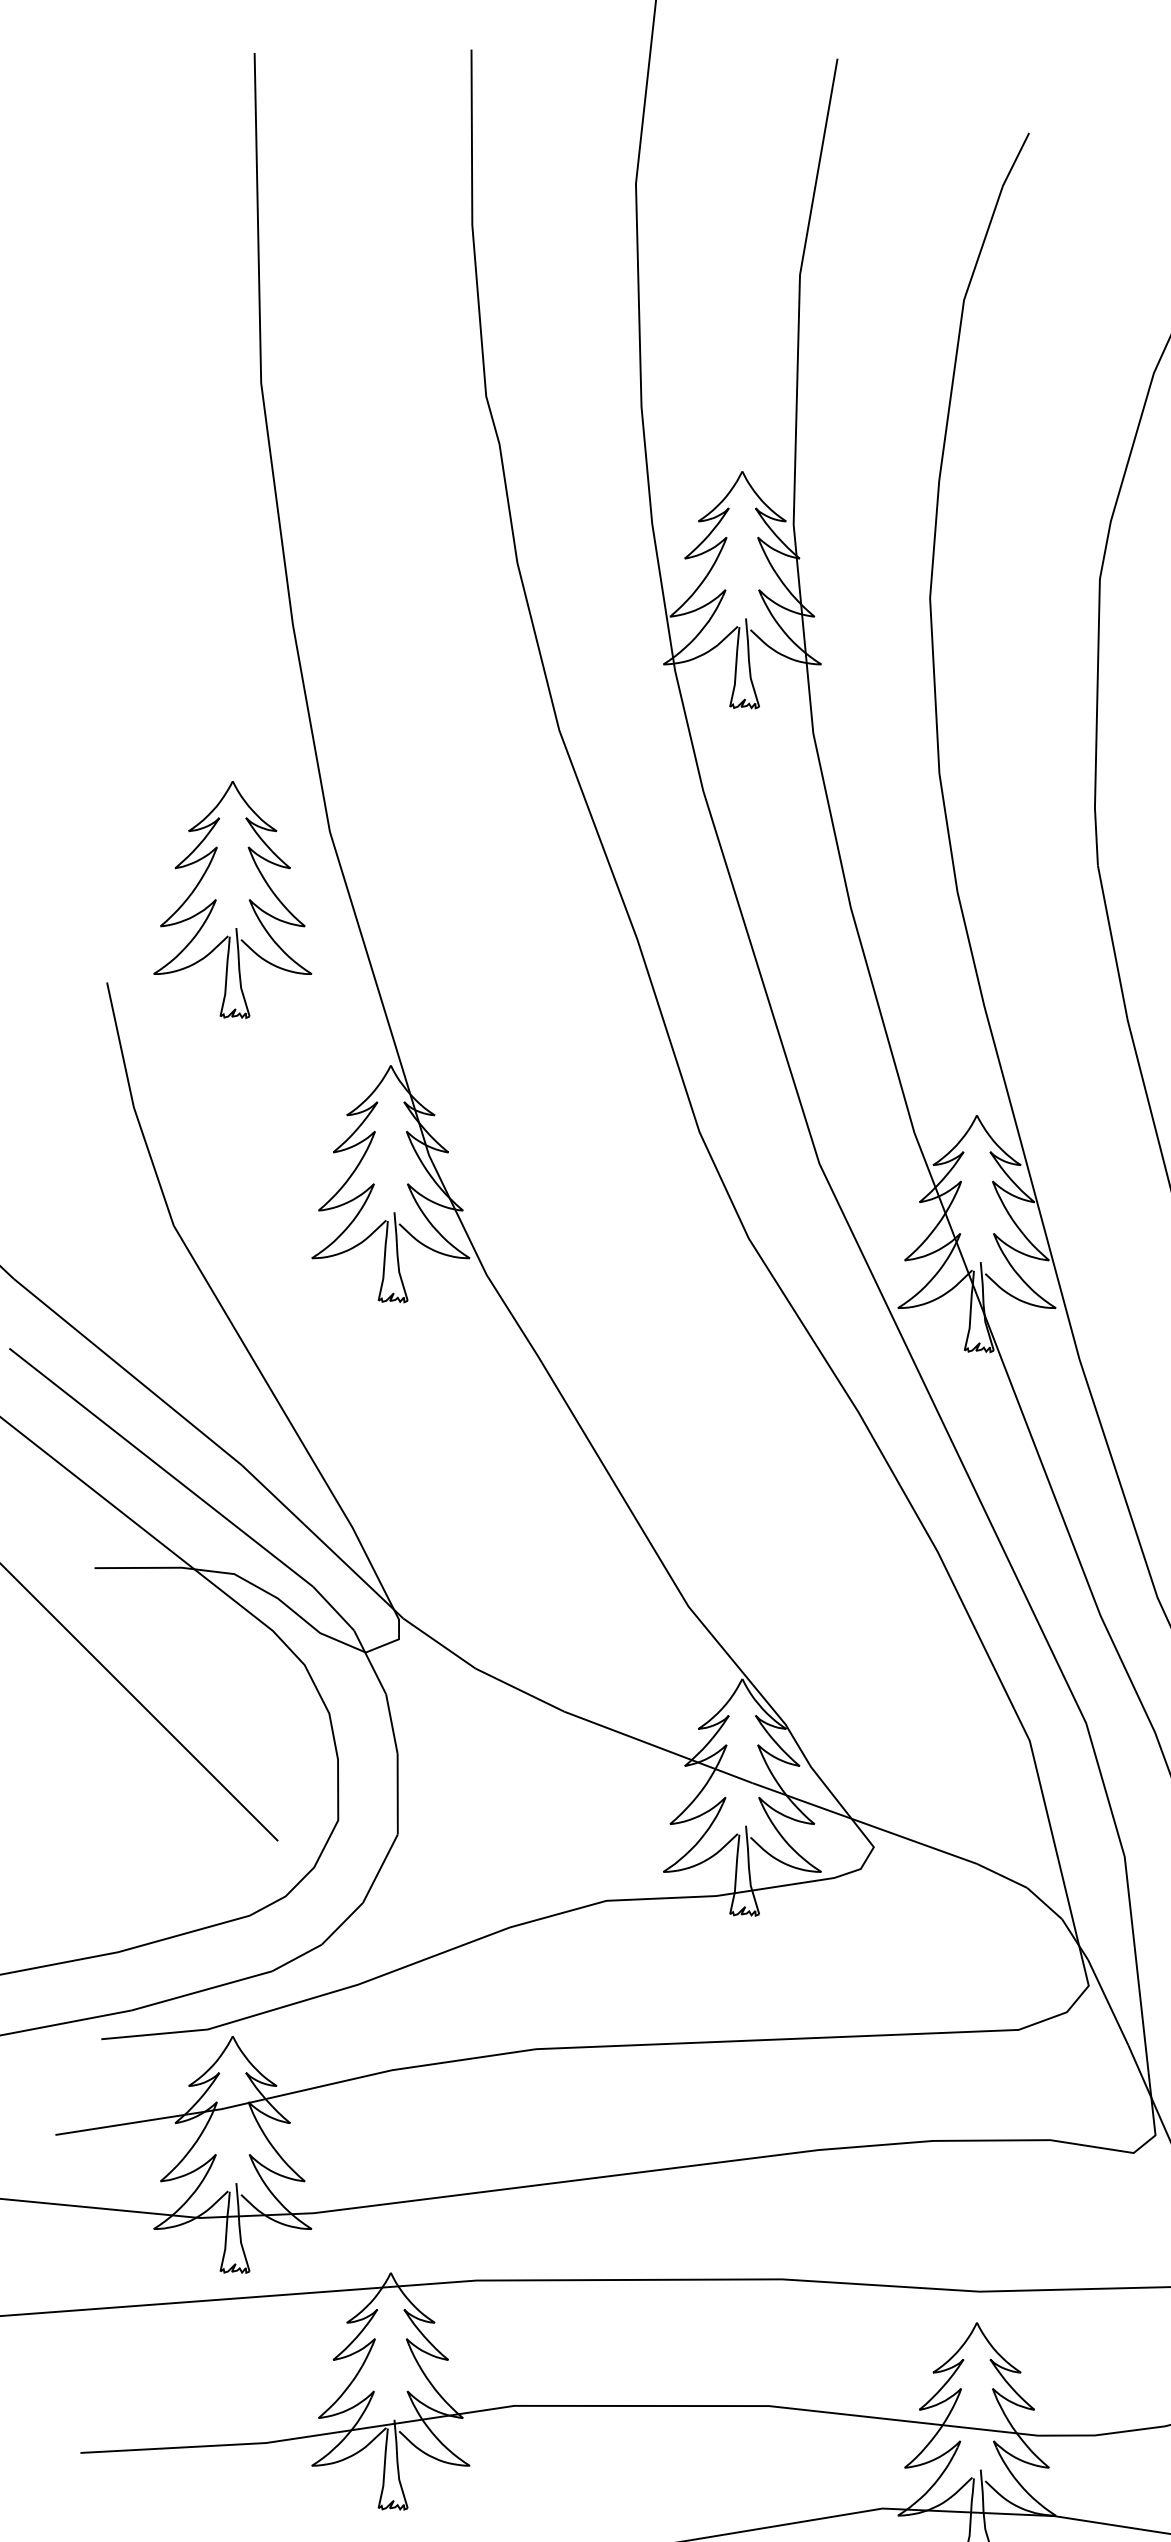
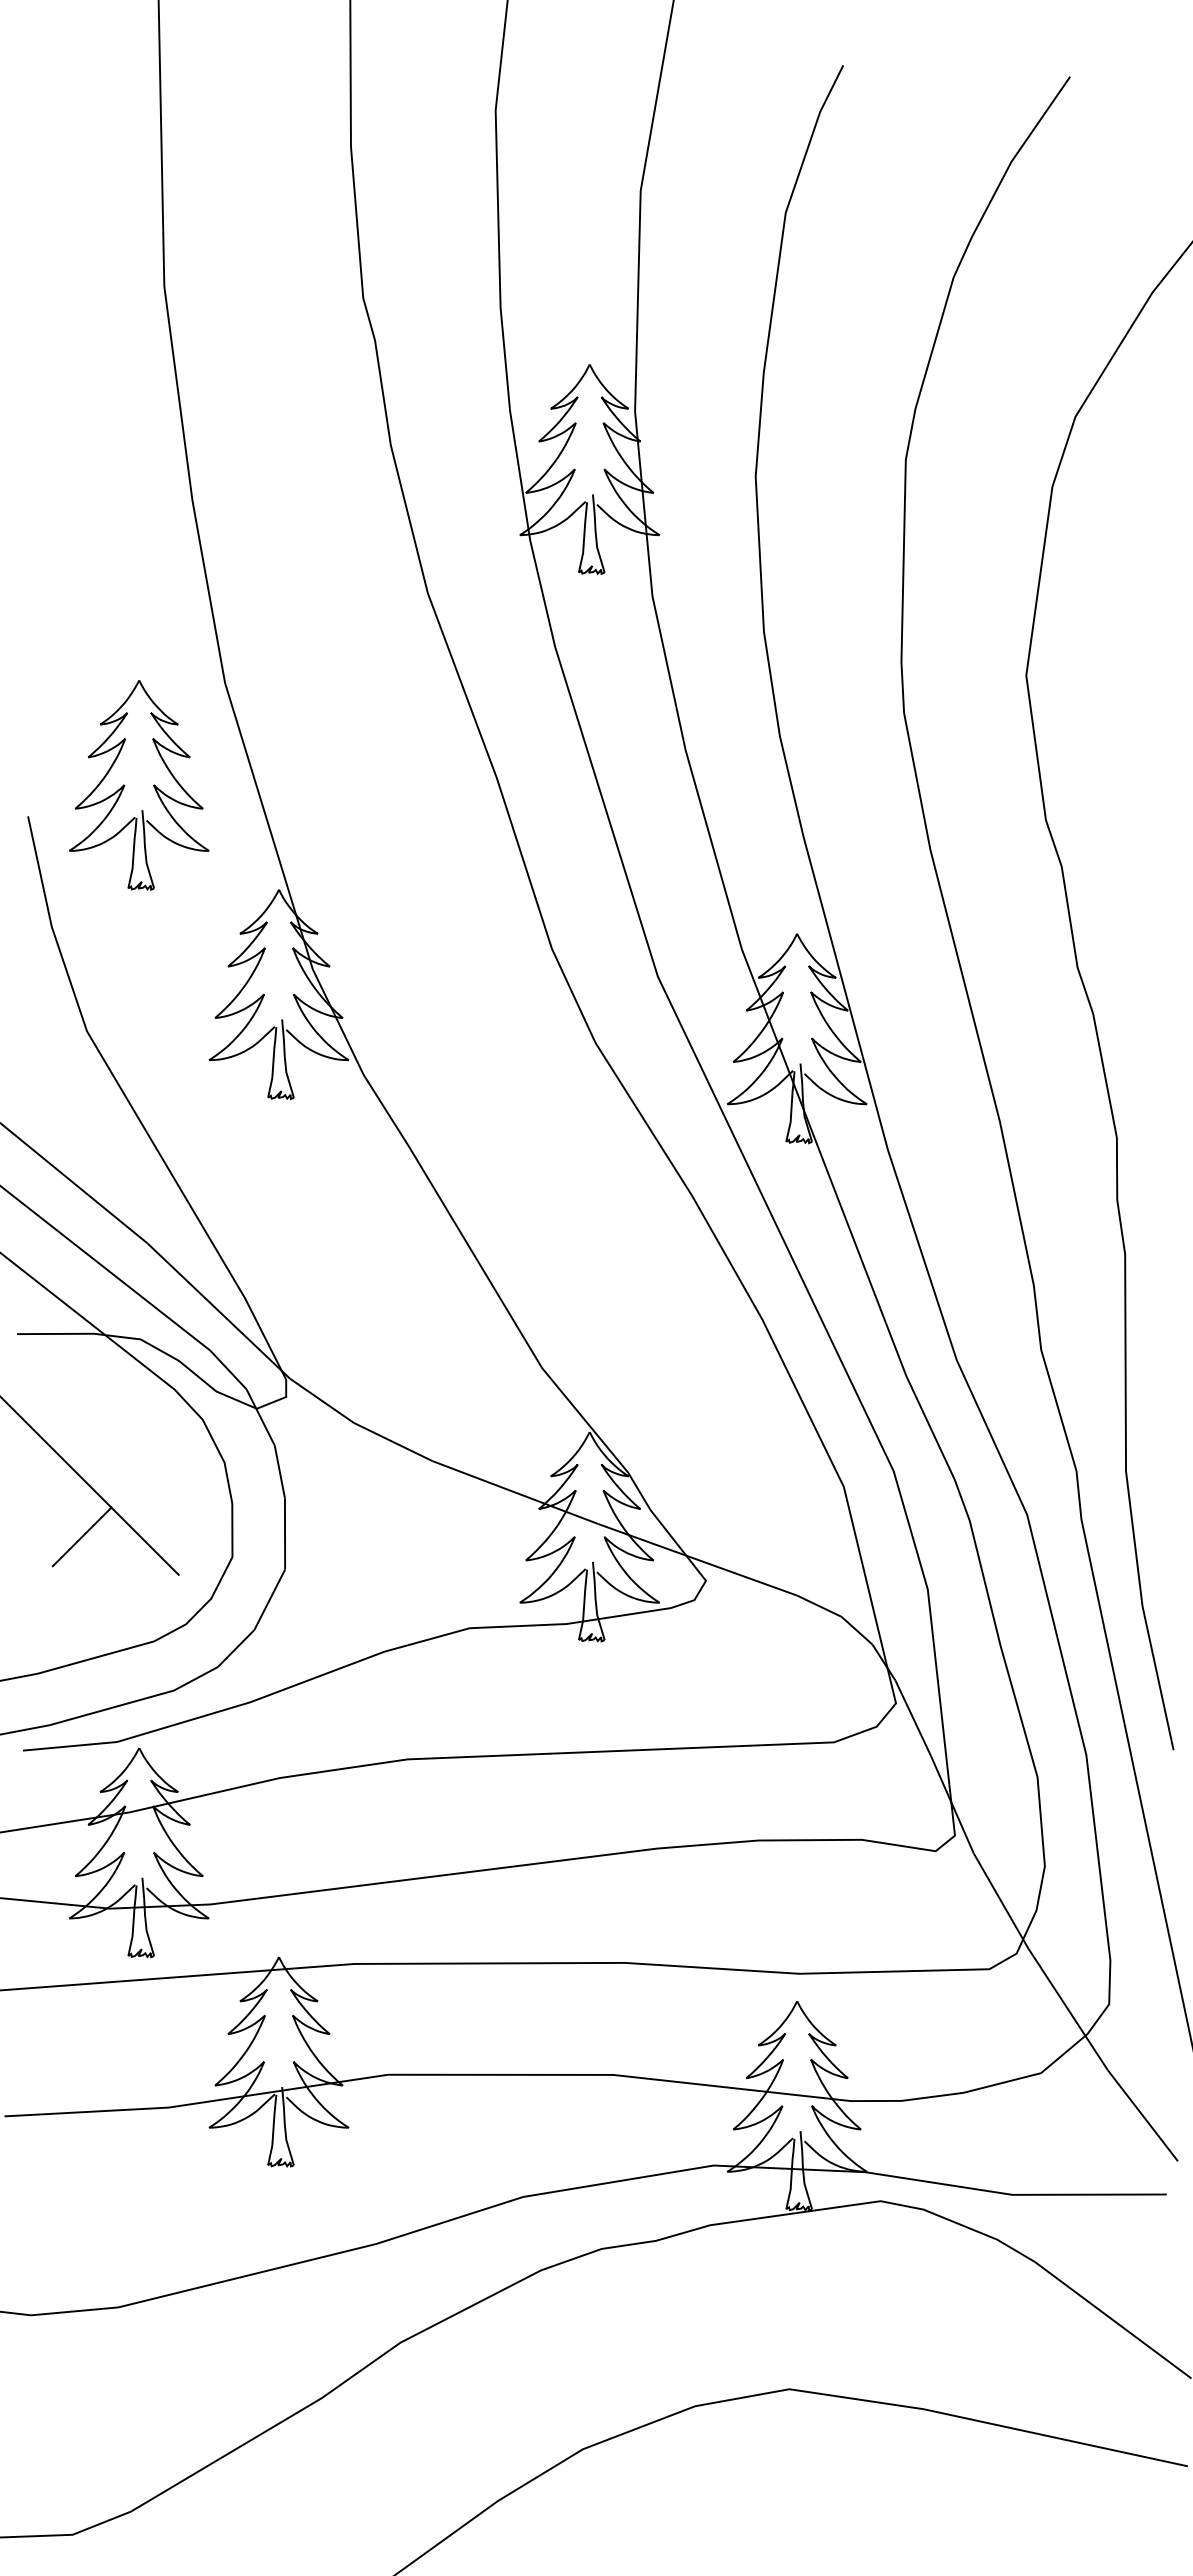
part: (217, 900) -> (125, 785), moved
line: (167, 1797) -> (81, 1536), added

